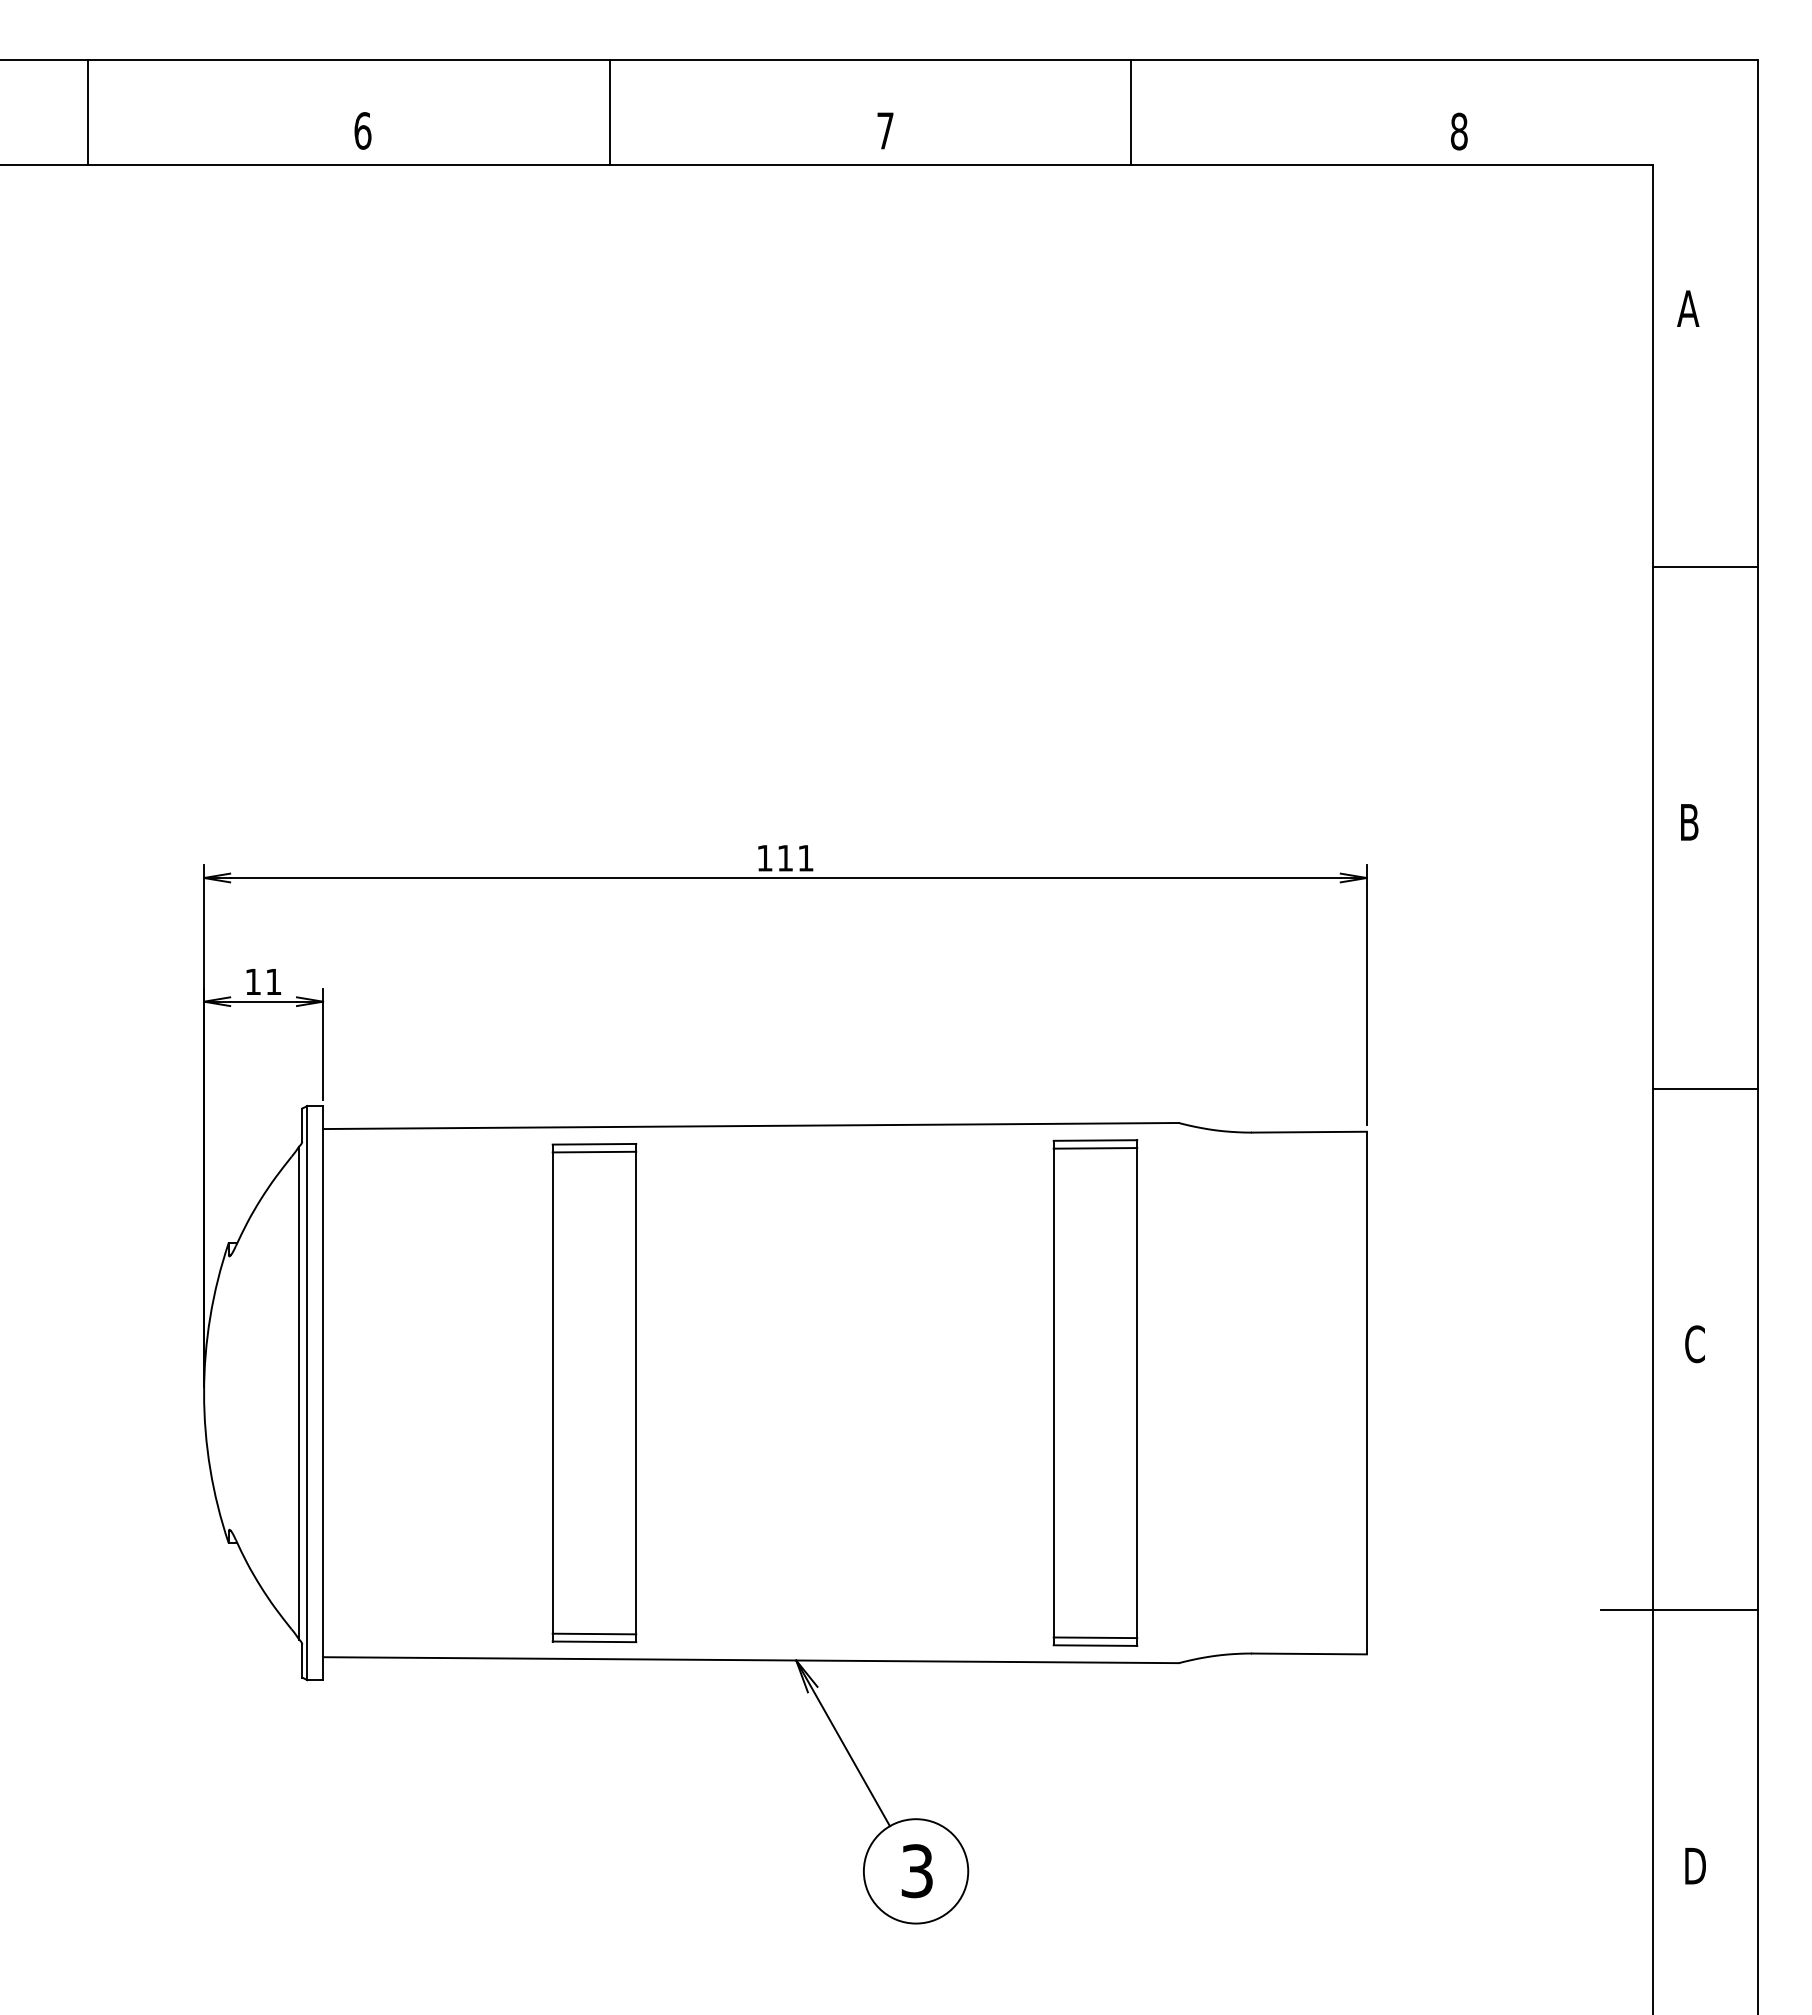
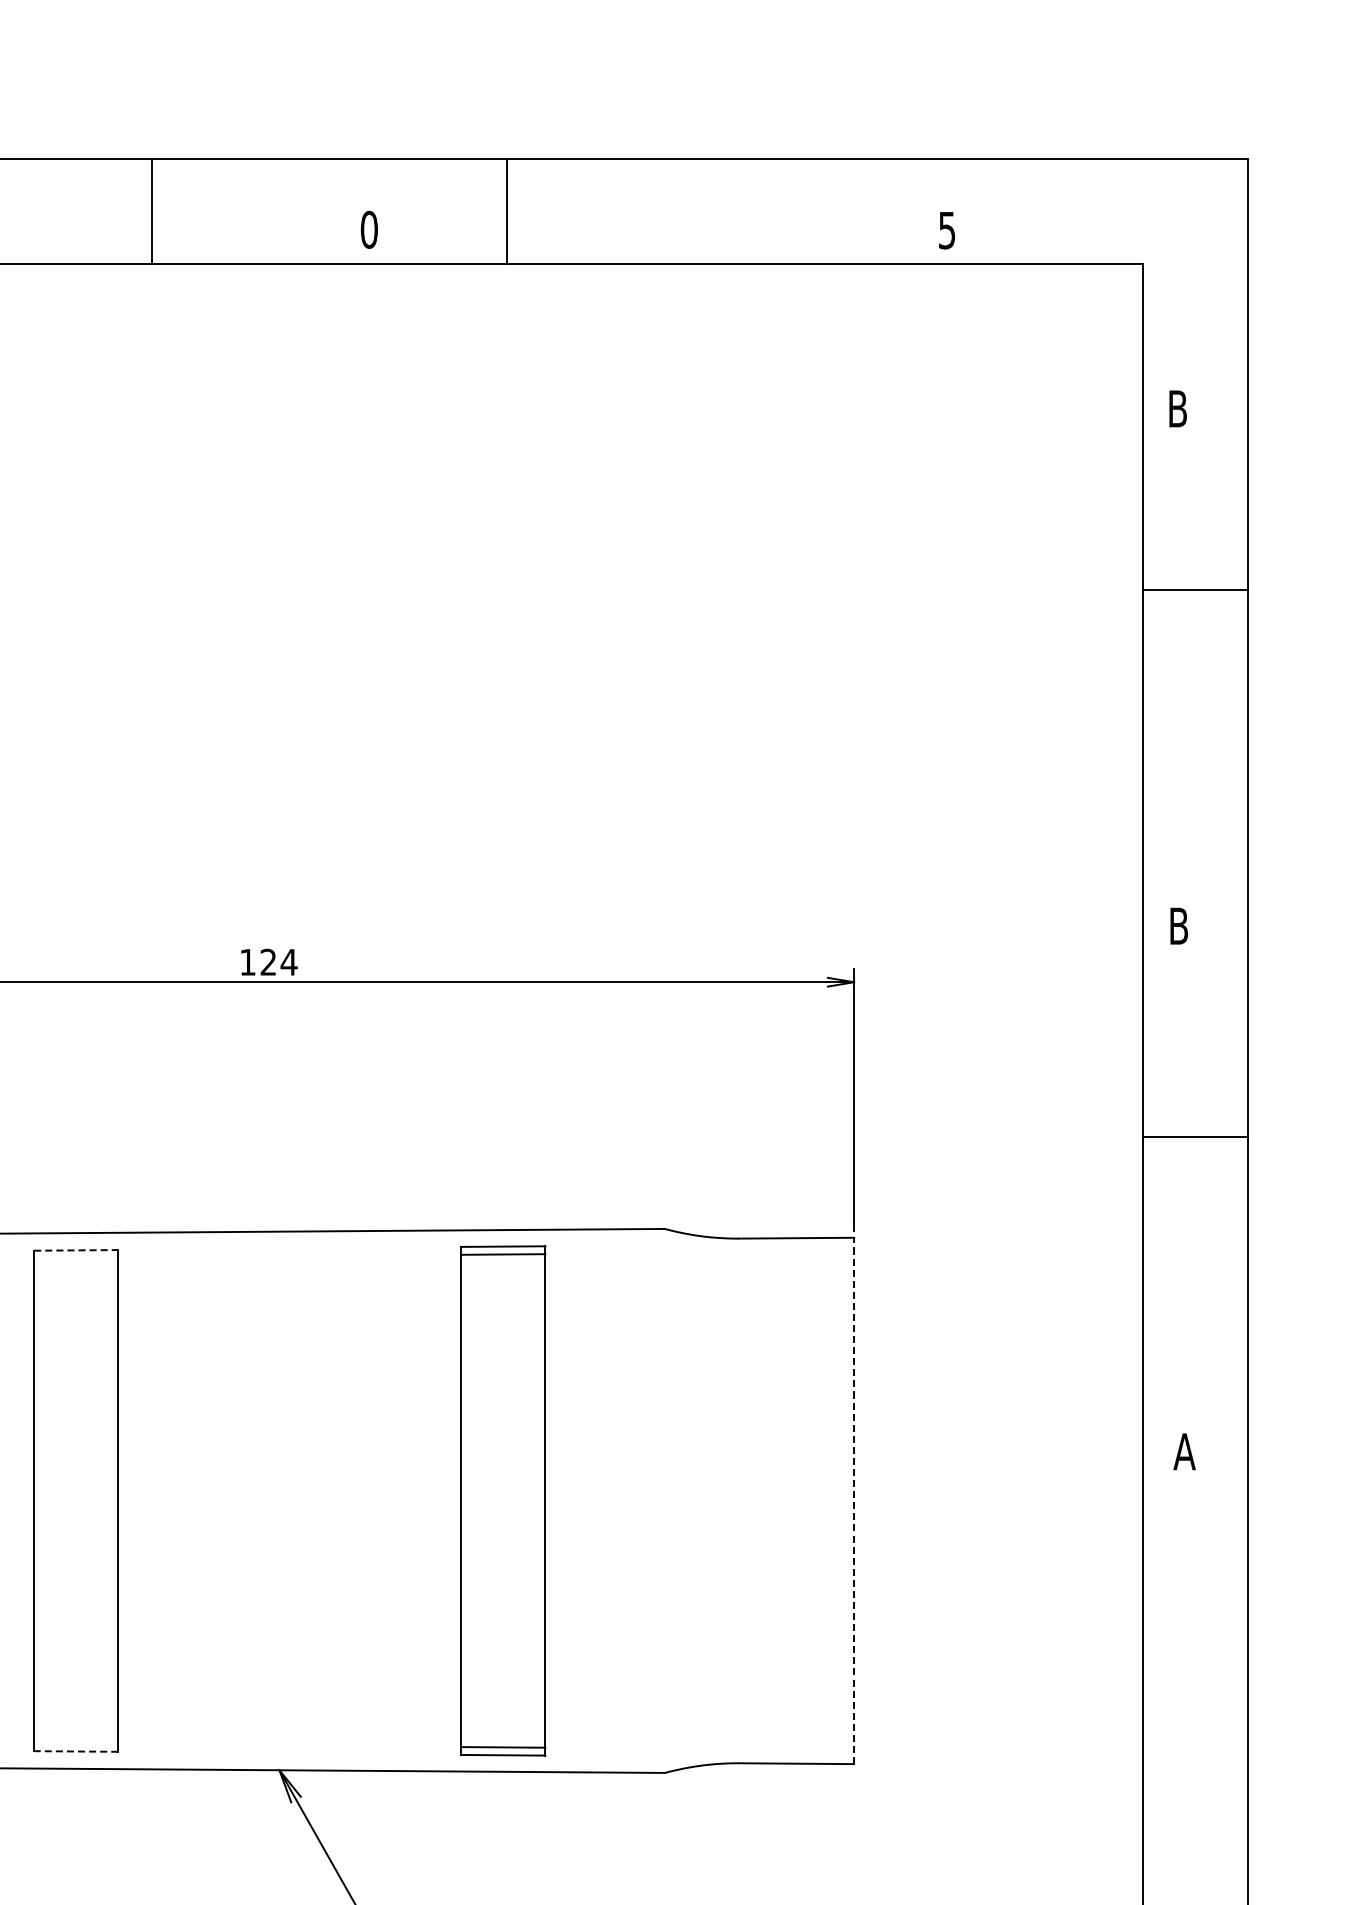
line: (609, 112) -> (151, 211), moved
line: (1131, 112) -> (507, 211), moved
text: (885, 130) -> (369, 229), 7 -> 0
text: (1459, 131) -> (947, 230), 8 -> 5
text: (1688, 308) -> (1178, 408), A -> B
line: (1705, 566) -> (1195, 589), moved
text: (795, 857) -> (278, 961), 111 -> 124
line: (1705, 1088) -> (1195, 1136), moved
line: (594, 1144) -> (76, 1250), solid -> dashed
line: (594, 1151) -> (76, 1257), removed
text: (1694, 1344) -> (1184, 1452), C -> A
part: (1095, 1392) -> (503, 1500), moved
line: (1366, 1392) -> (853, 1500), solid -> dashed
line: (1679, 1610) -> (1168, 1719), removed
line: (594, 1633) -> (76, 1743), removed
line: (594, 1641) -> (76, 1751), solid -> dashed

